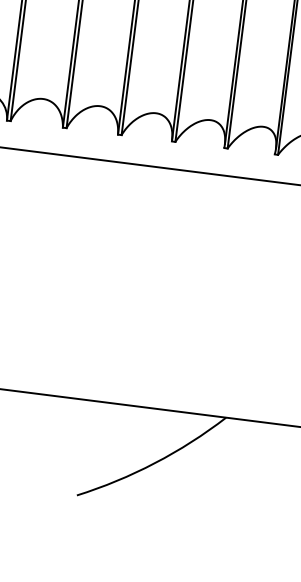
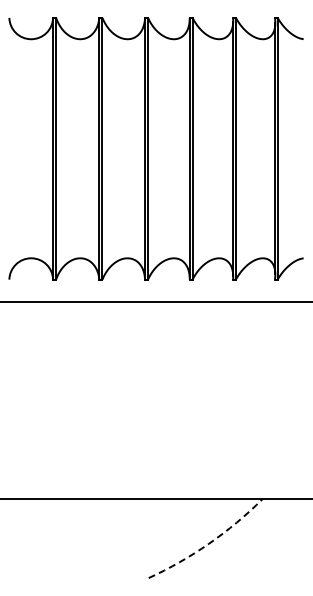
arc: (155, 462) -> (209, 543), solid -> dashed

